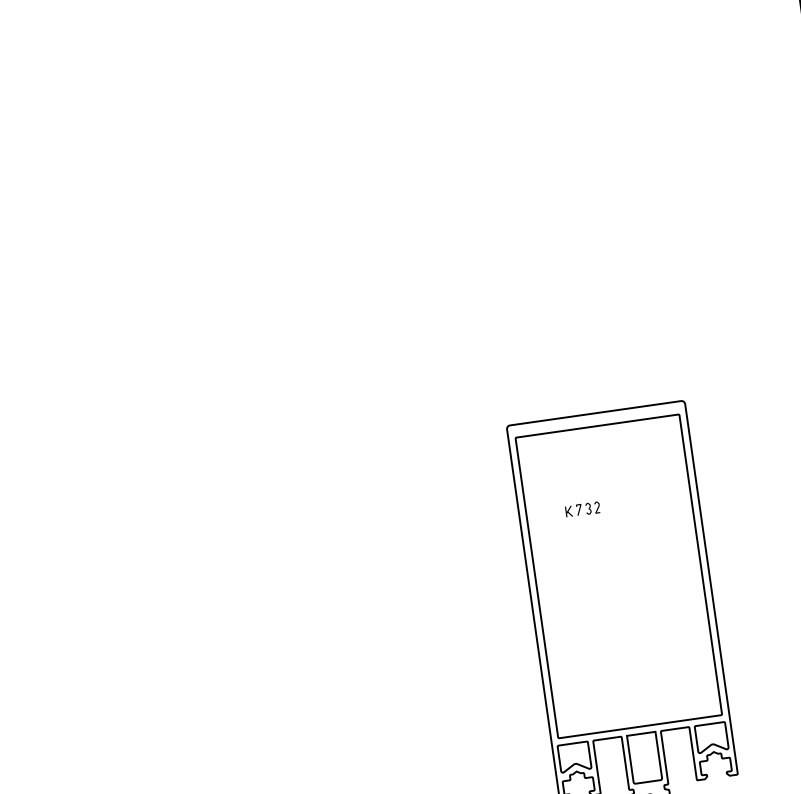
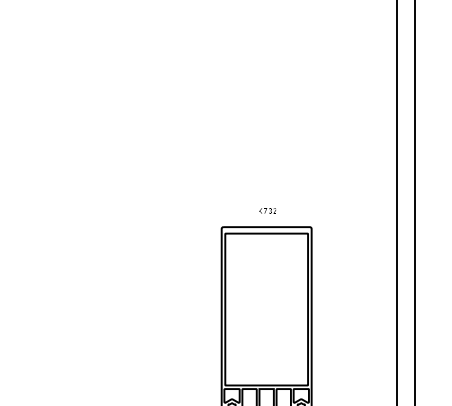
part: (582, 508) -> (267, 210), moved

